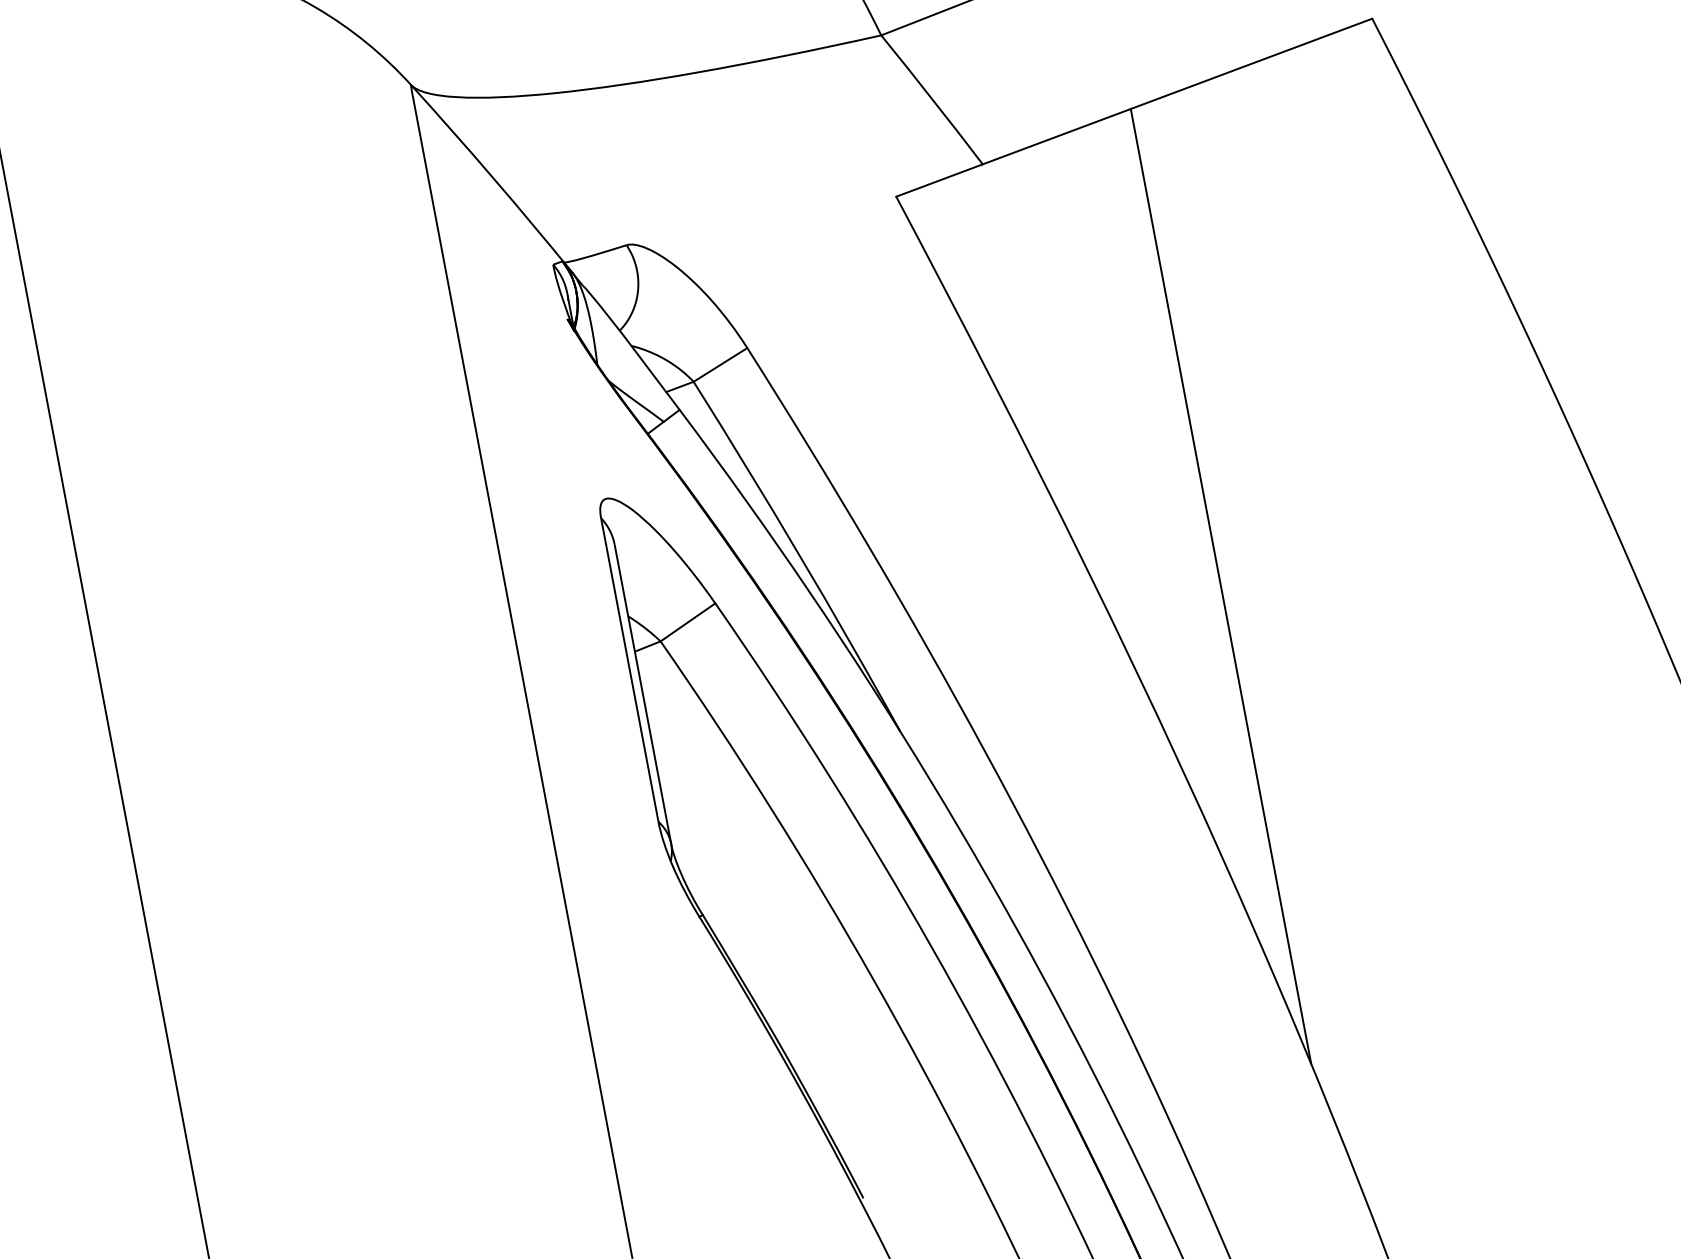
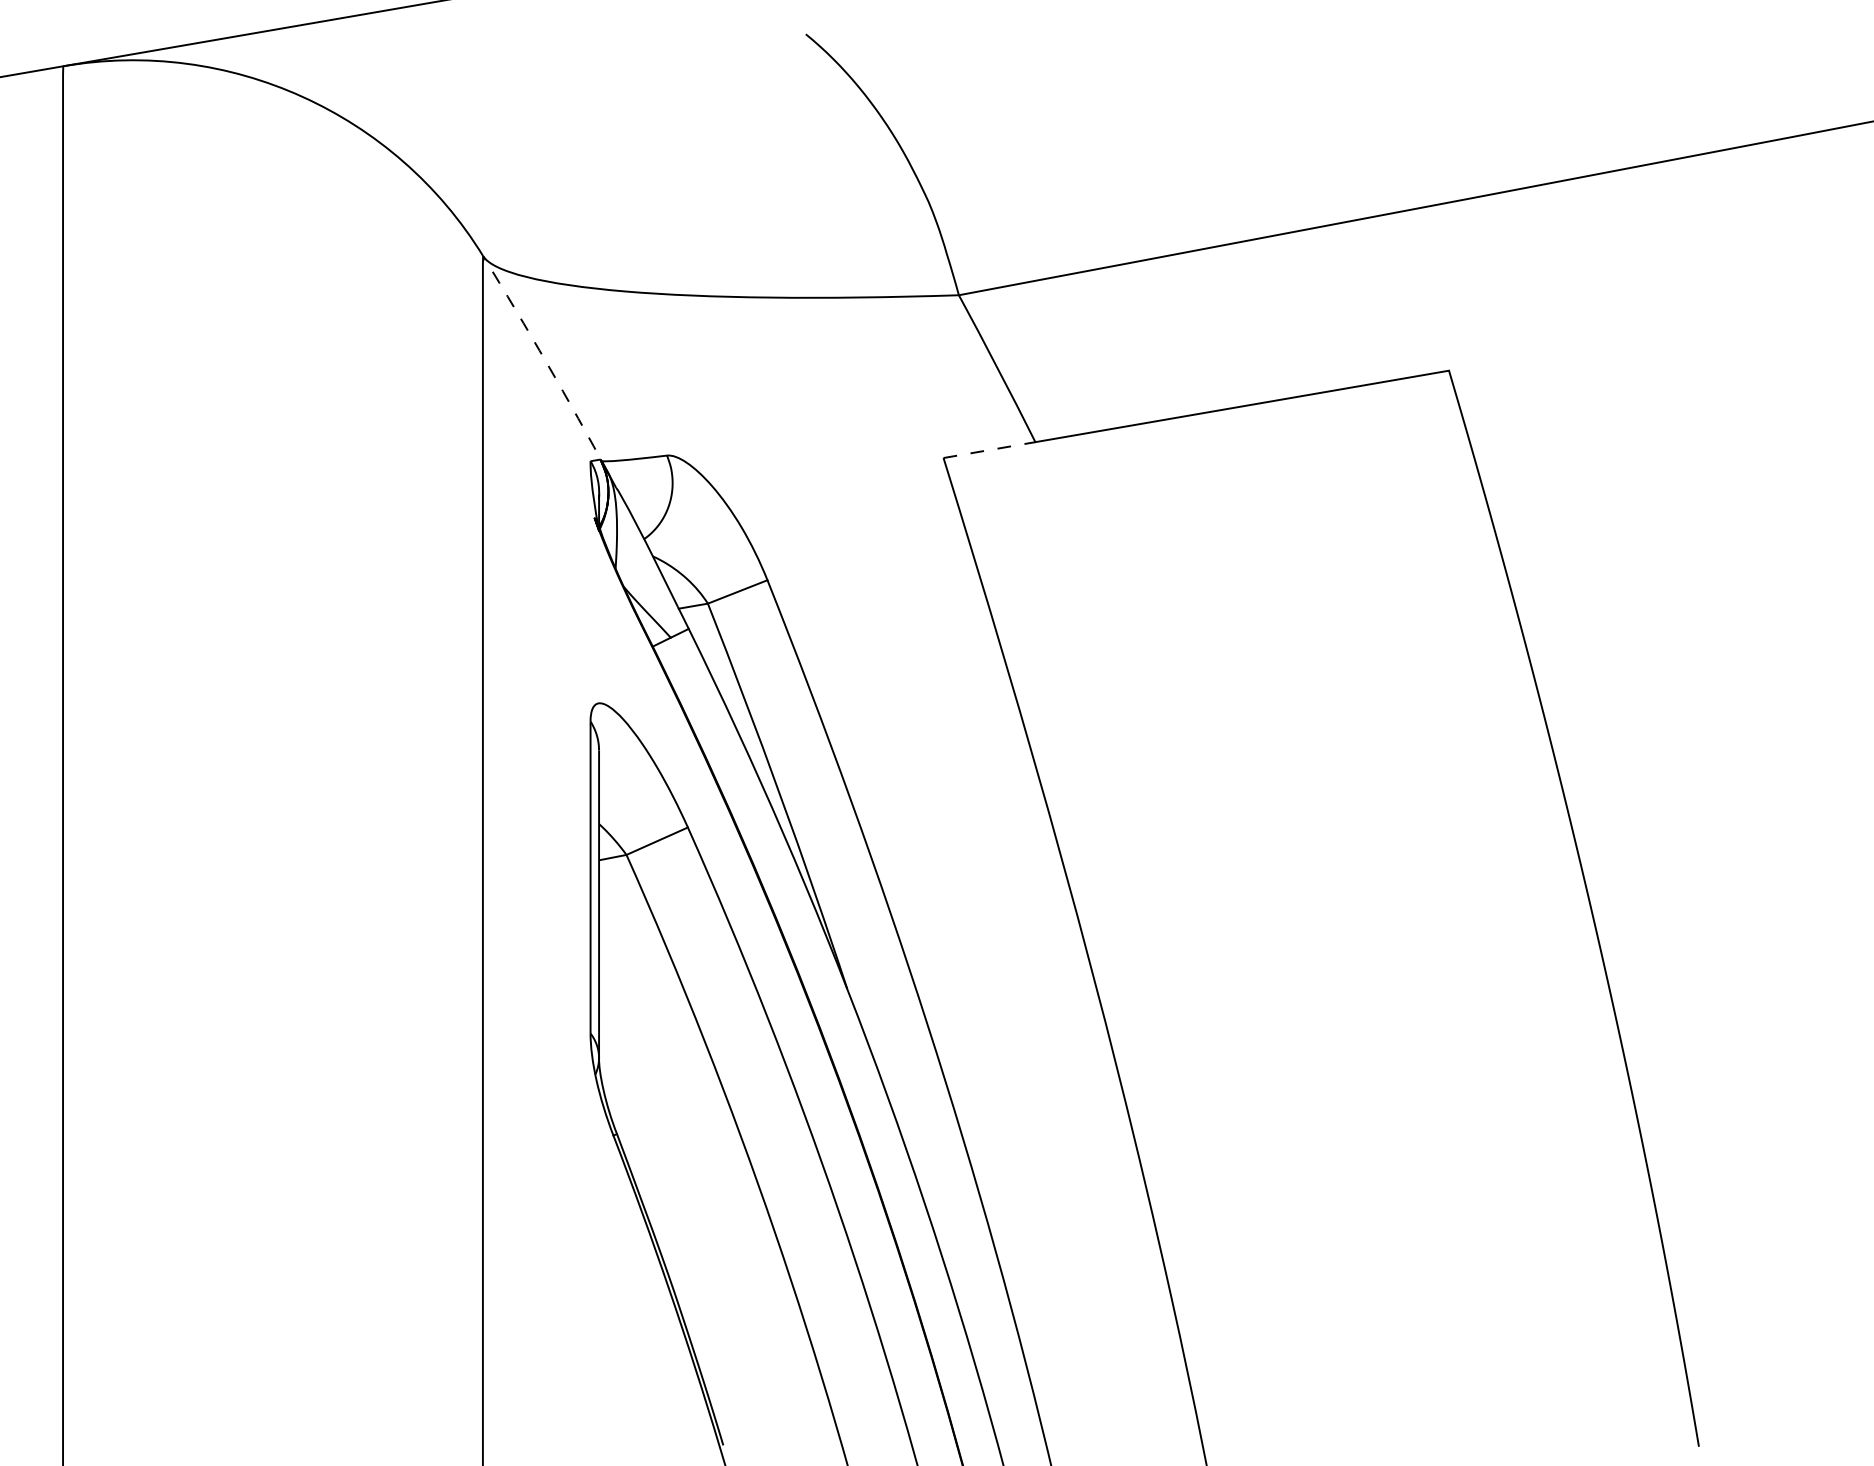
arc: (493, 178) -> (547, 364), solid -> dashed
line: (939, 180) -> (989, 450), solid -> dashed
line: (1220, 586) -> (1192, 905), removed

